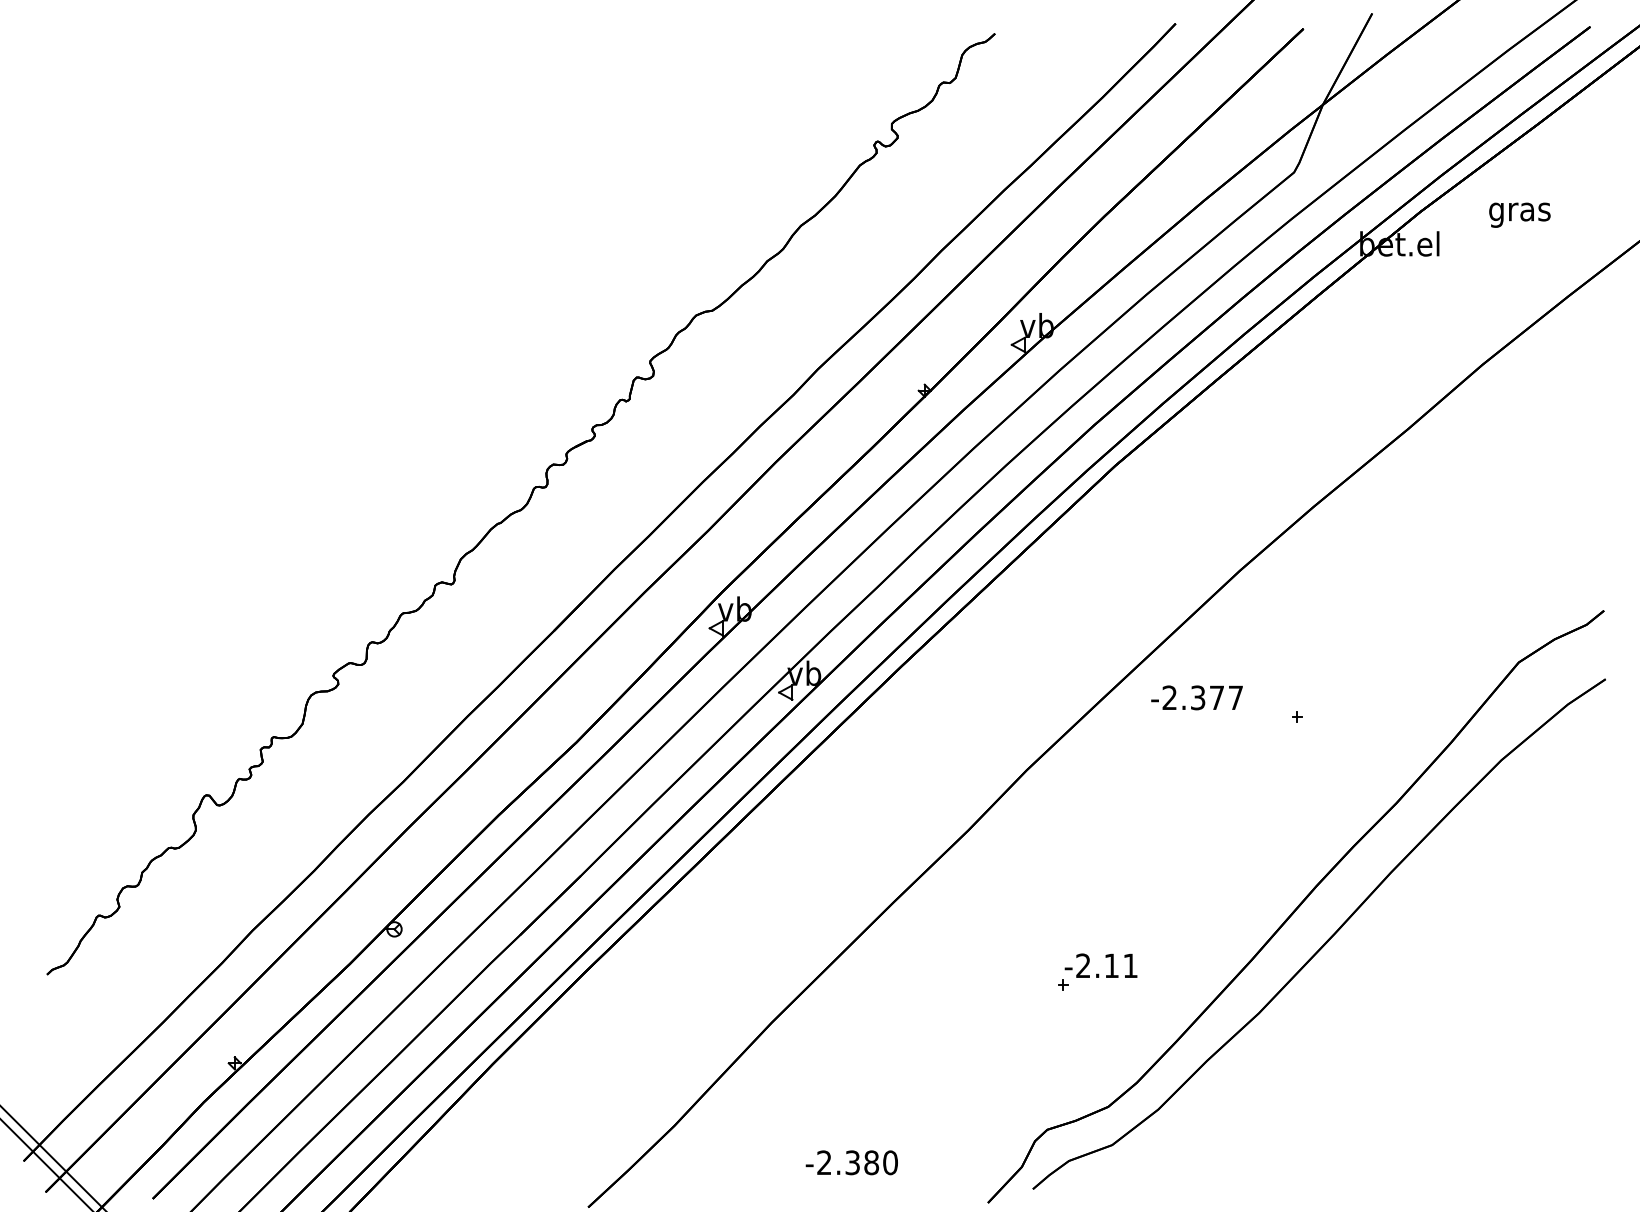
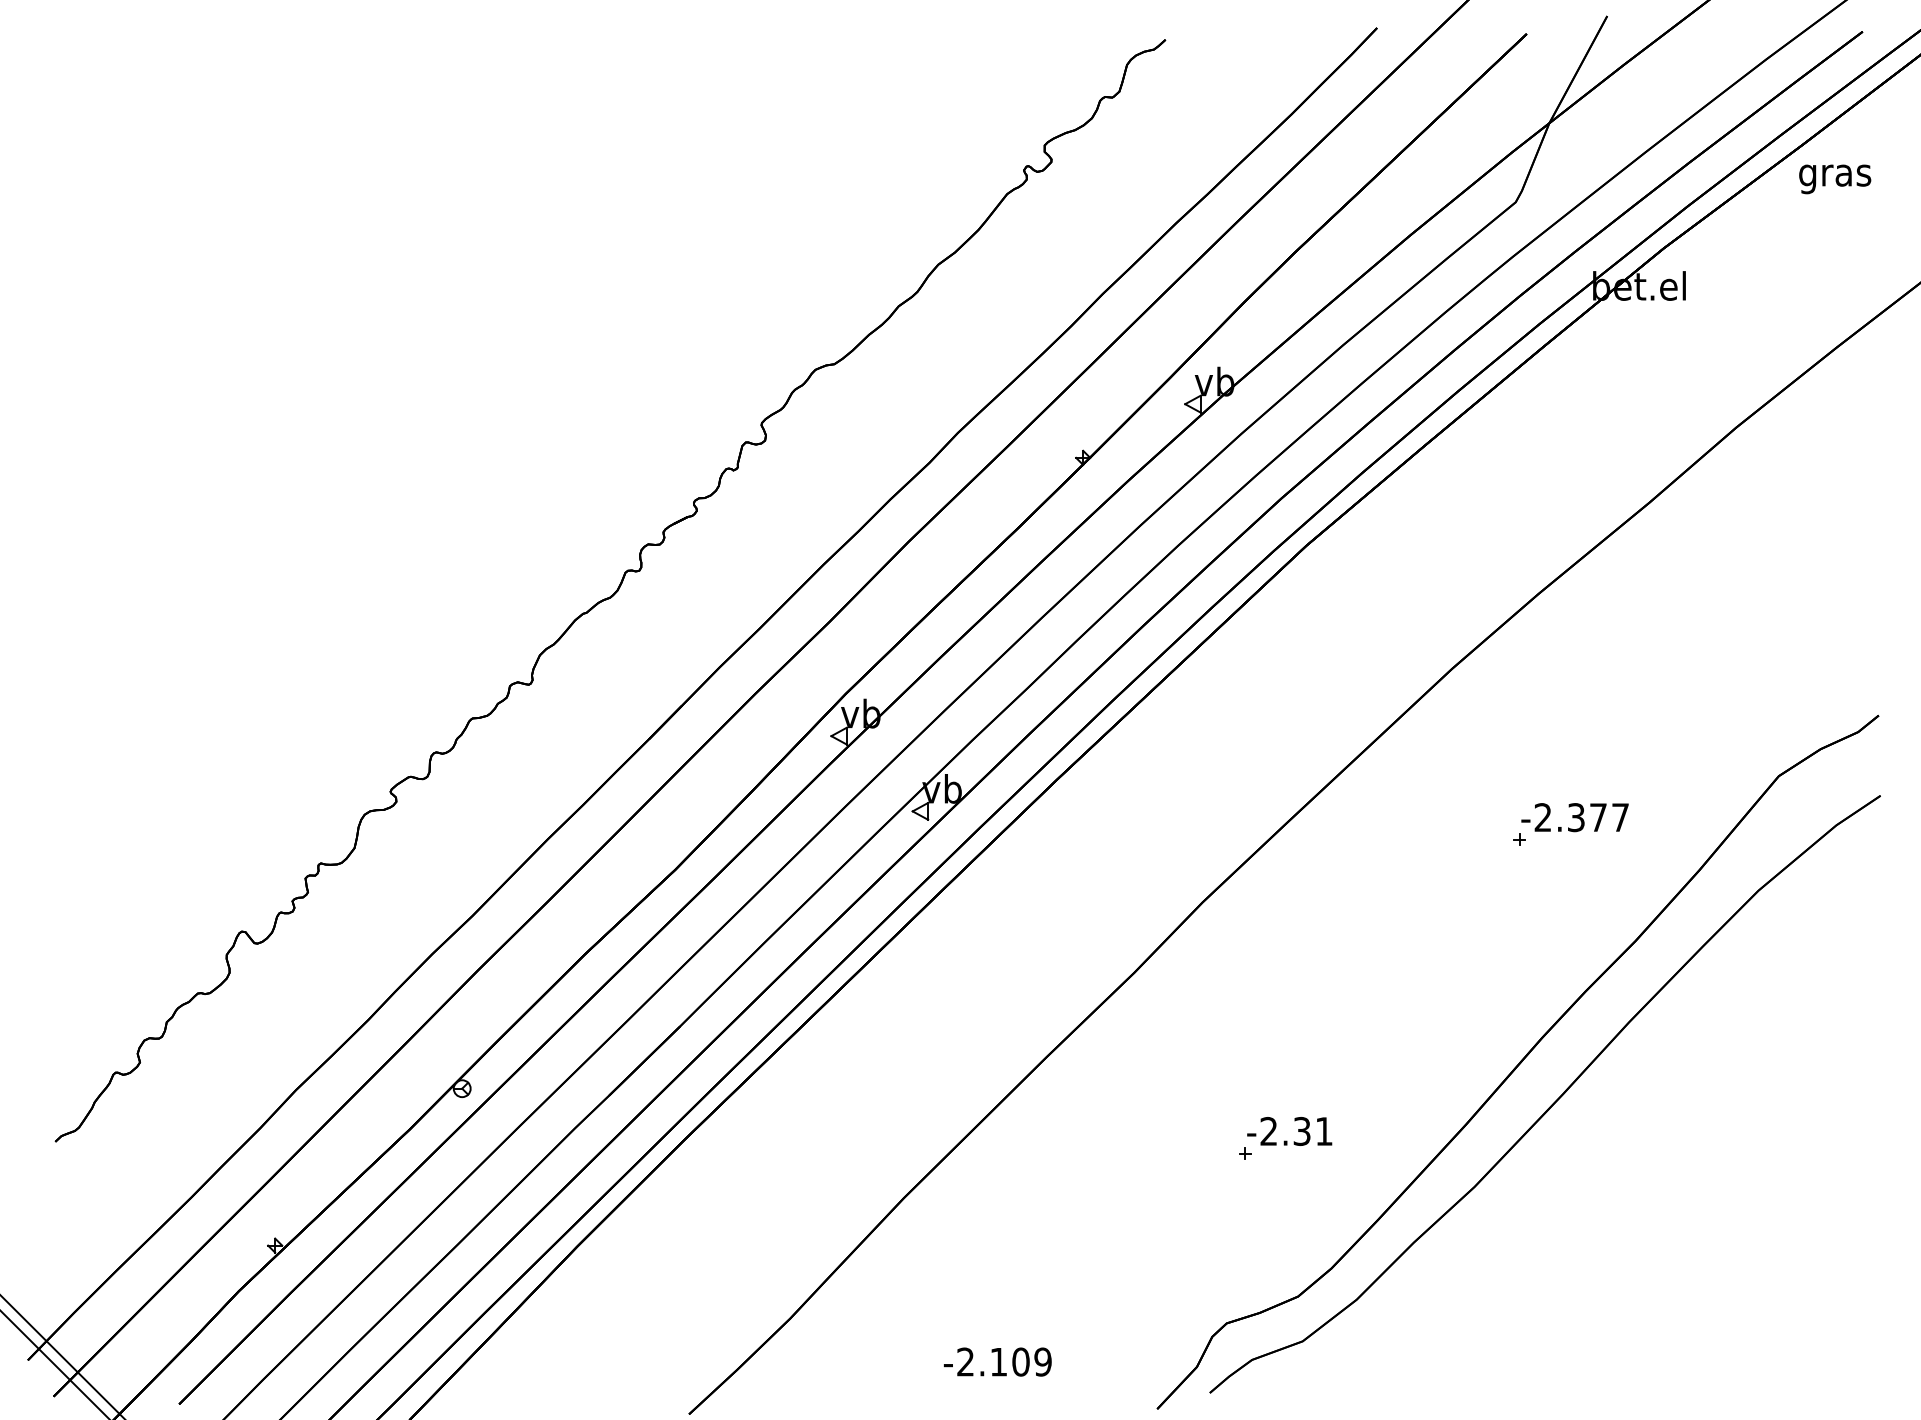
text: (1520, 215) -> (1835, 179), moved
text: (1196, 697) -> (1574, 817), moved
text: (1111, 965) -> (1301, 1130), -2.11 -> -2.31
text: (871, 1162) -> (1020, 1361), -2.380 -> -2.109

